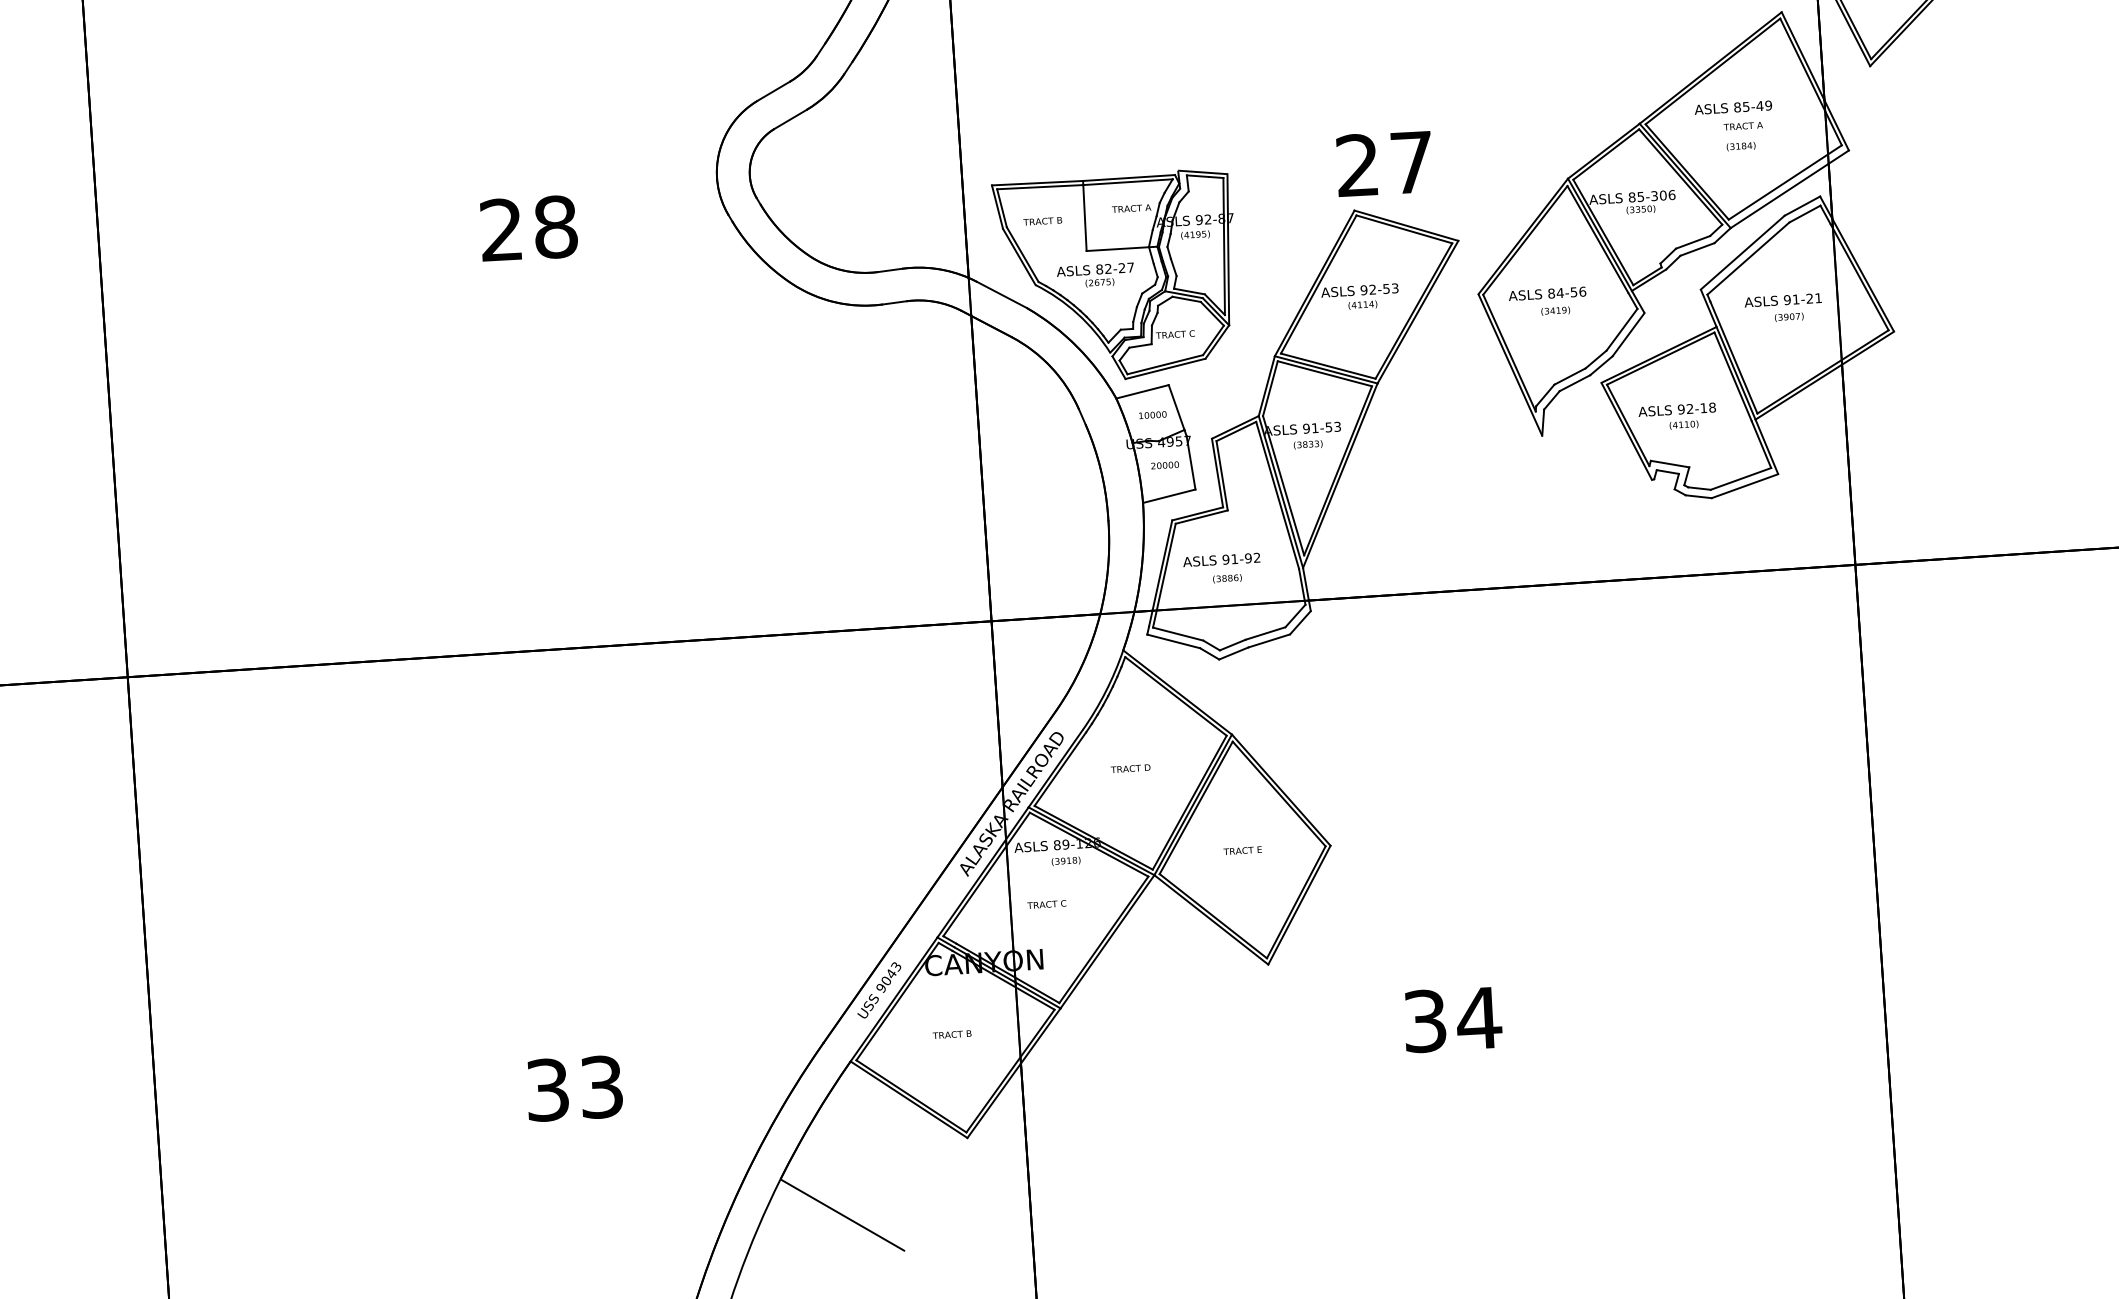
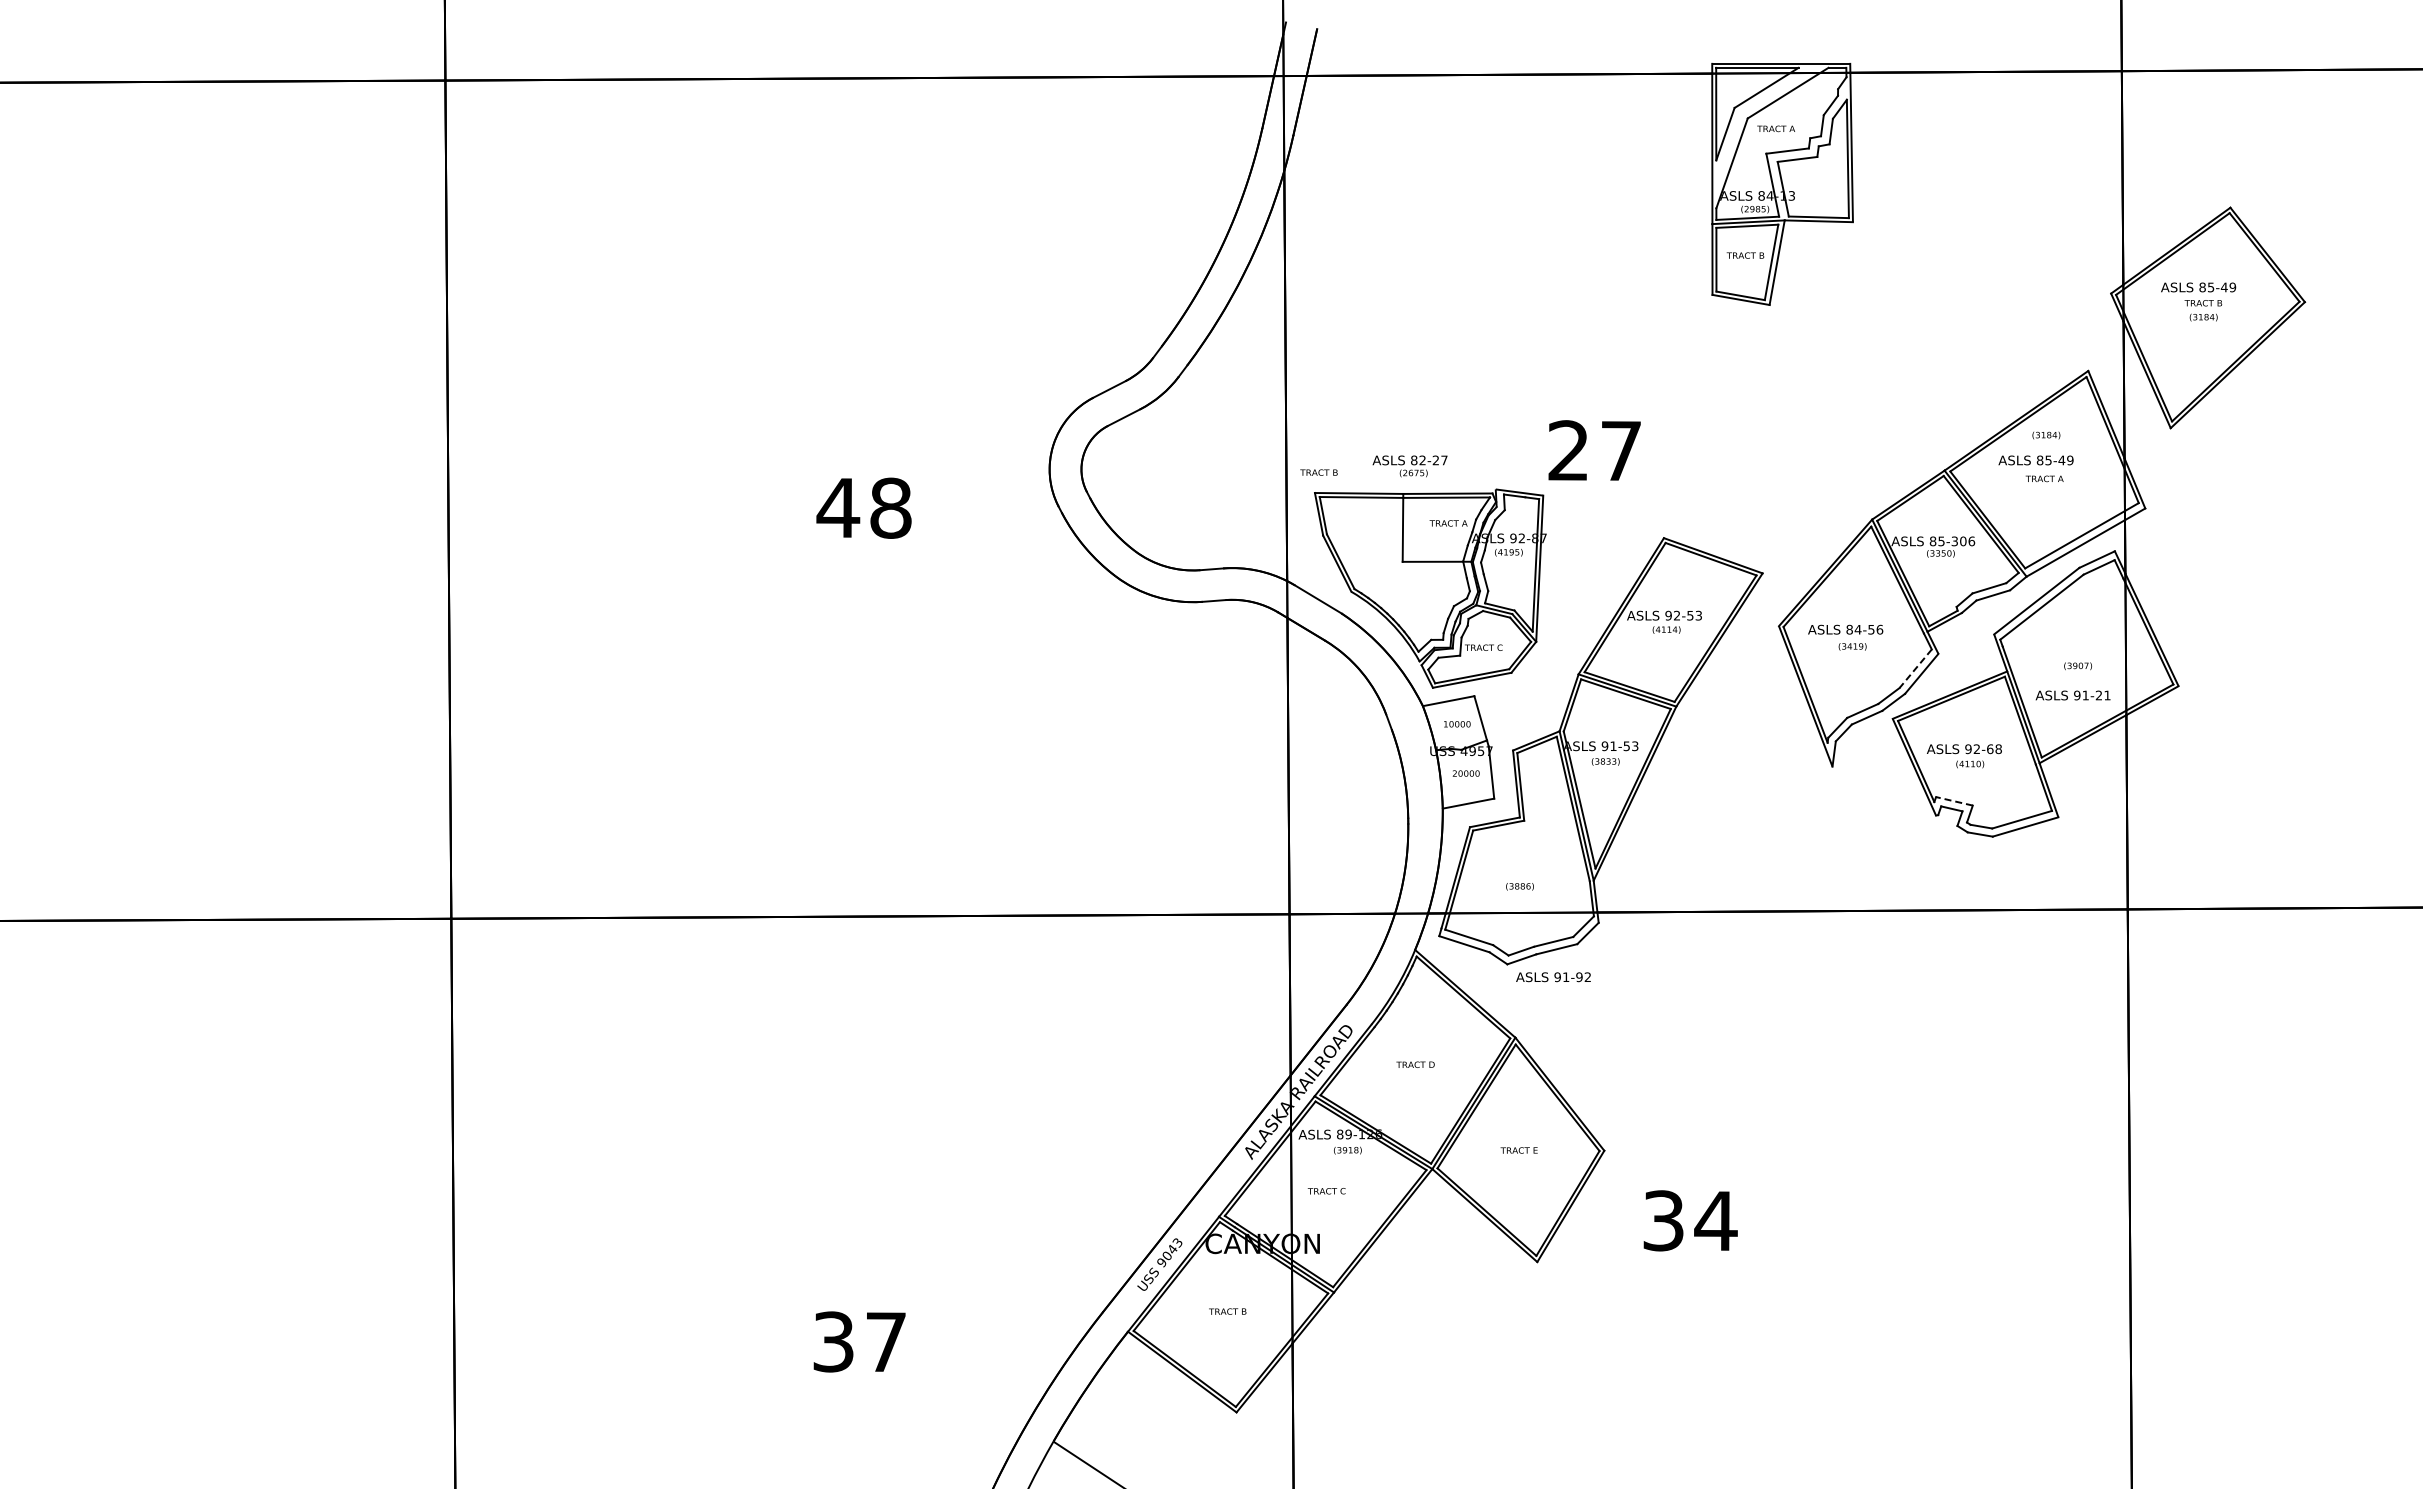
text: (1741, 146) -> (2046, 435), moved
text: (1384, 163) -> (1594, 450), moved
text: (1042, 221) -> (1318, 472), moved
text: (501, 229) -> (838, 507), 28 -> 48
text: (1095, 276) -> (1409, 466), moved
text: (1782, 300) -> (2072, 695), moved
line: (1621, 330) -> (1915, 669), solid -> dashed
text: (1704, 408) -> (1990, 749), 92-18 -> 92-68
line: (1670, 464) -> (1954, 801), solid -> dashed
text: (1221, 560) -> (1553, 977), moved
text: (1452, 1019) -> (1690, 1220), moved
text: (601, 1086) -> (885, 1341), 33 -> 37

